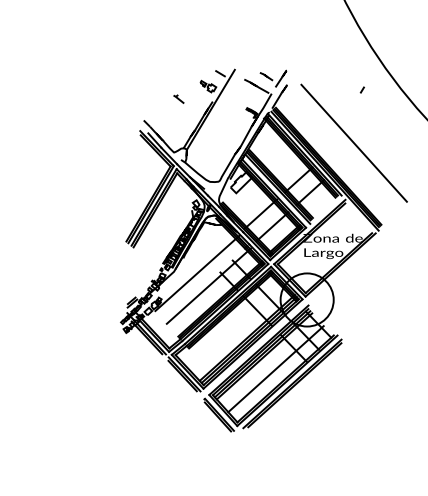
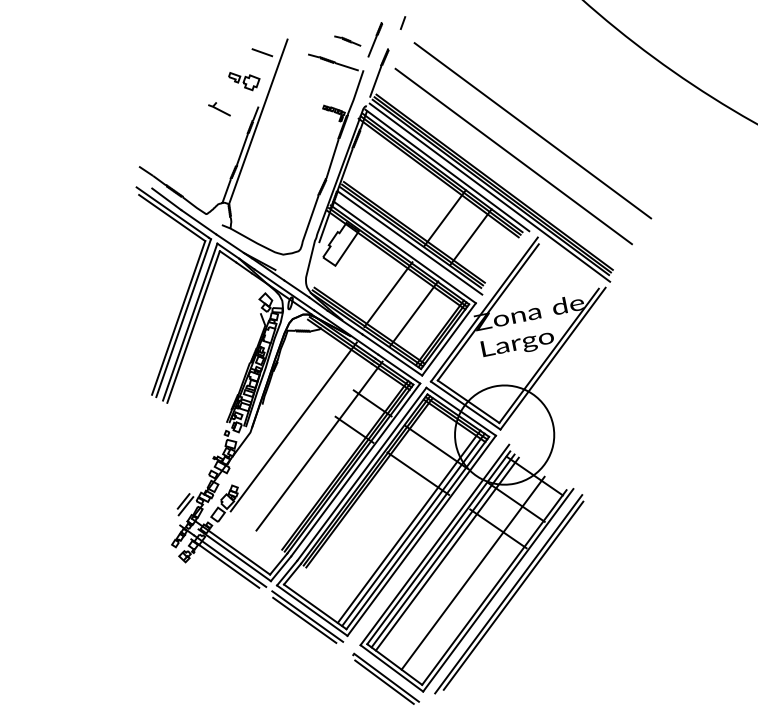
line: (361, 89) -> (401, 22), moved
part: (178, 98) -> (218, 108), moved
line: (341, 154) -> (513, 155), added

